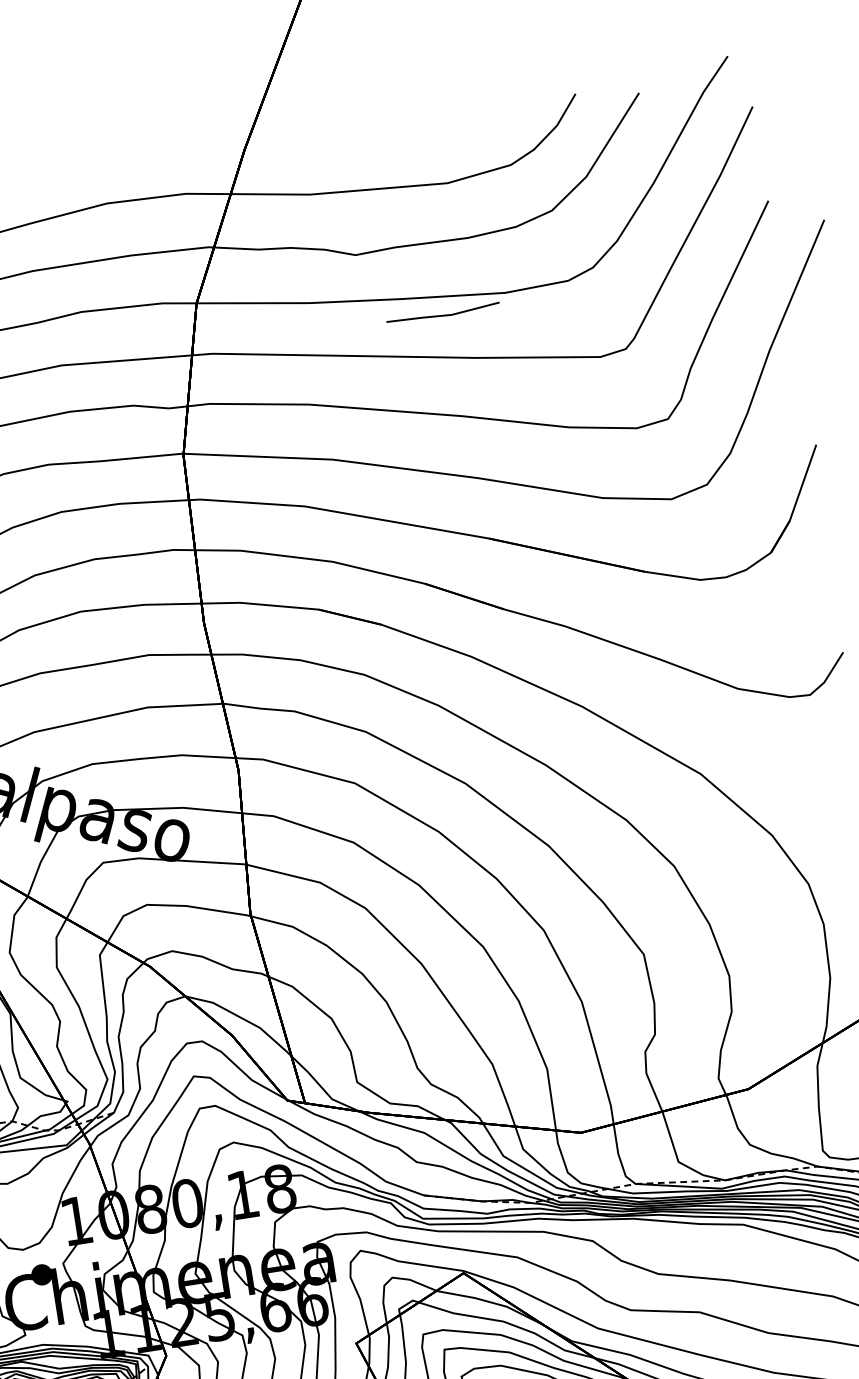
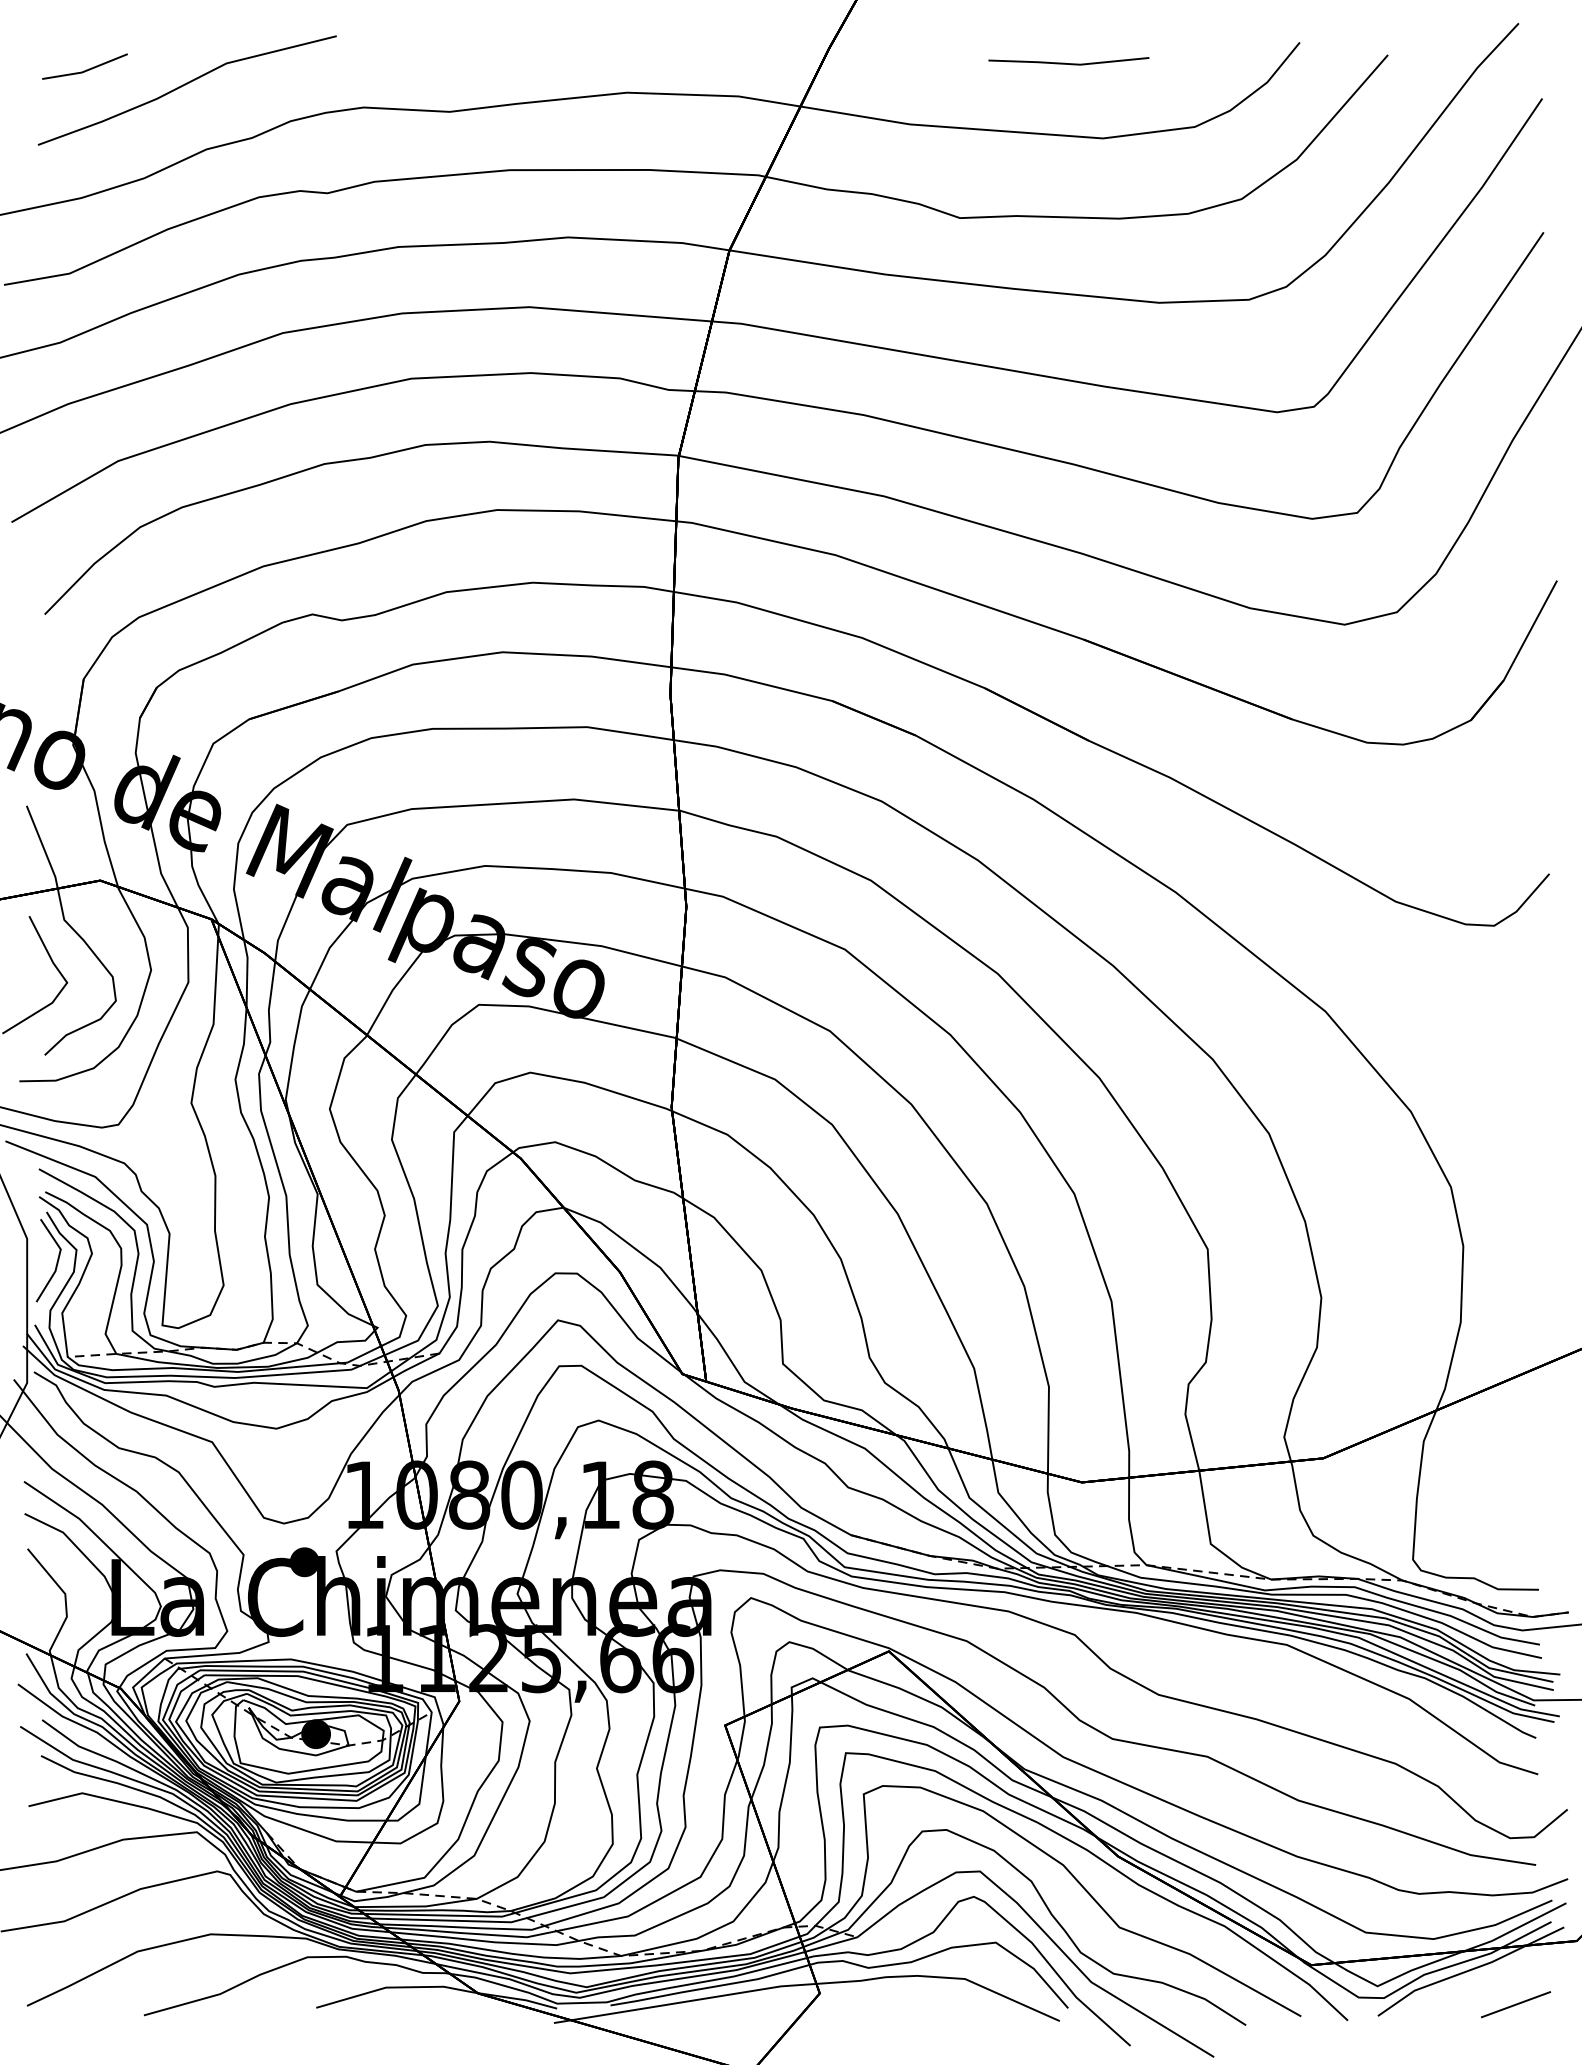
line: (443, 315) -> (1068, 63), moved

